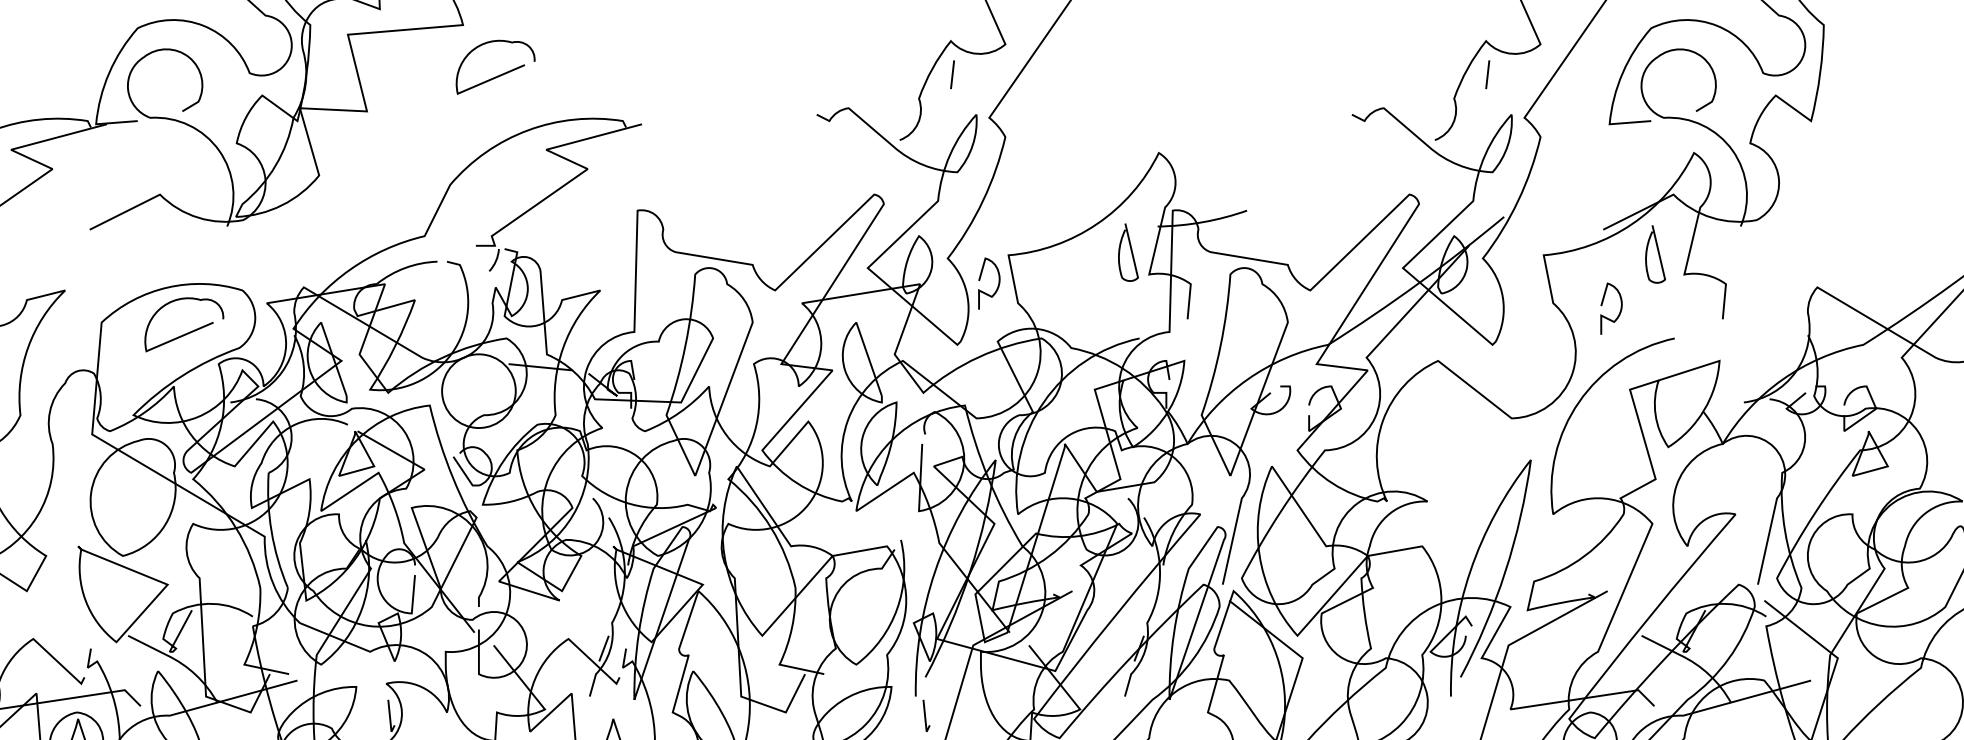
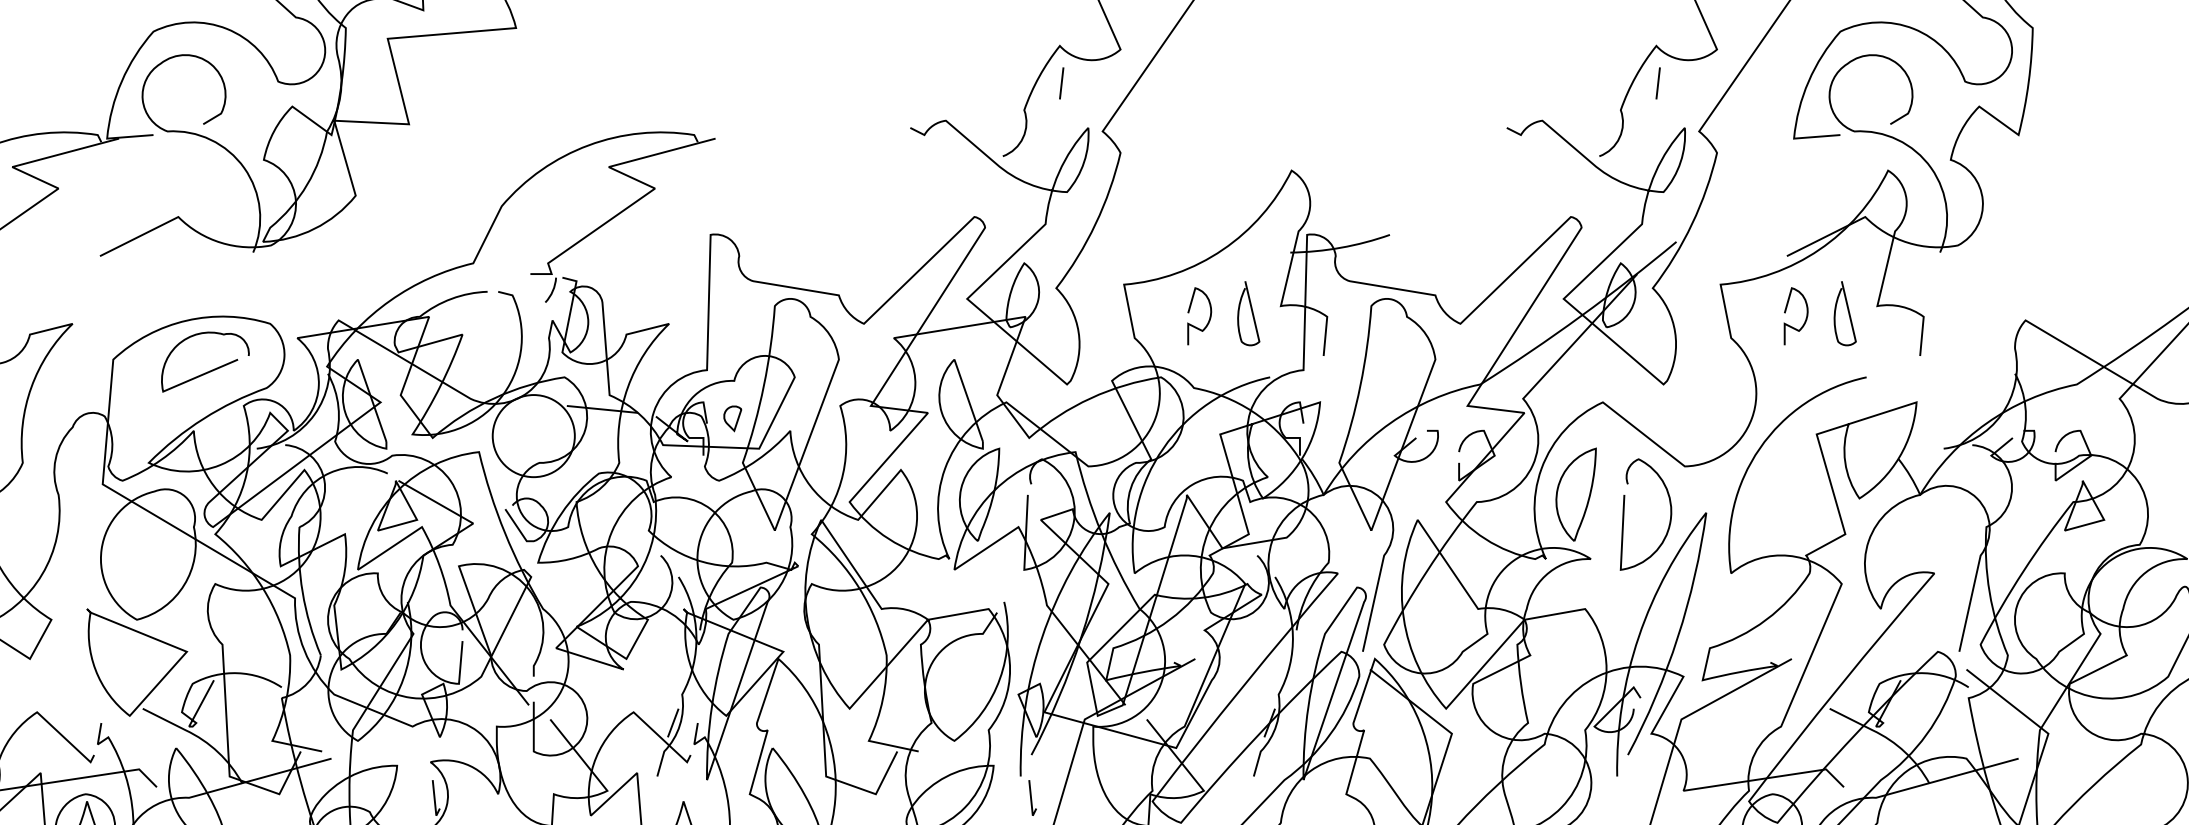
curve: (499, 74) -> (556, 83), removed
curve: (1130, 252) -> (1251, 313), moved
curve: (1658, 254) -> (1848, 313), moved
curve: (997, 287) -> (1208, 320), moved
curve: (1619, 310) -> (1805, 318), moved
part: (657, 375) -> (732, 418), added
part: (1413, 443) -> (1575, 494), added
curve: (1457, 461) -> (1624, 514), added

